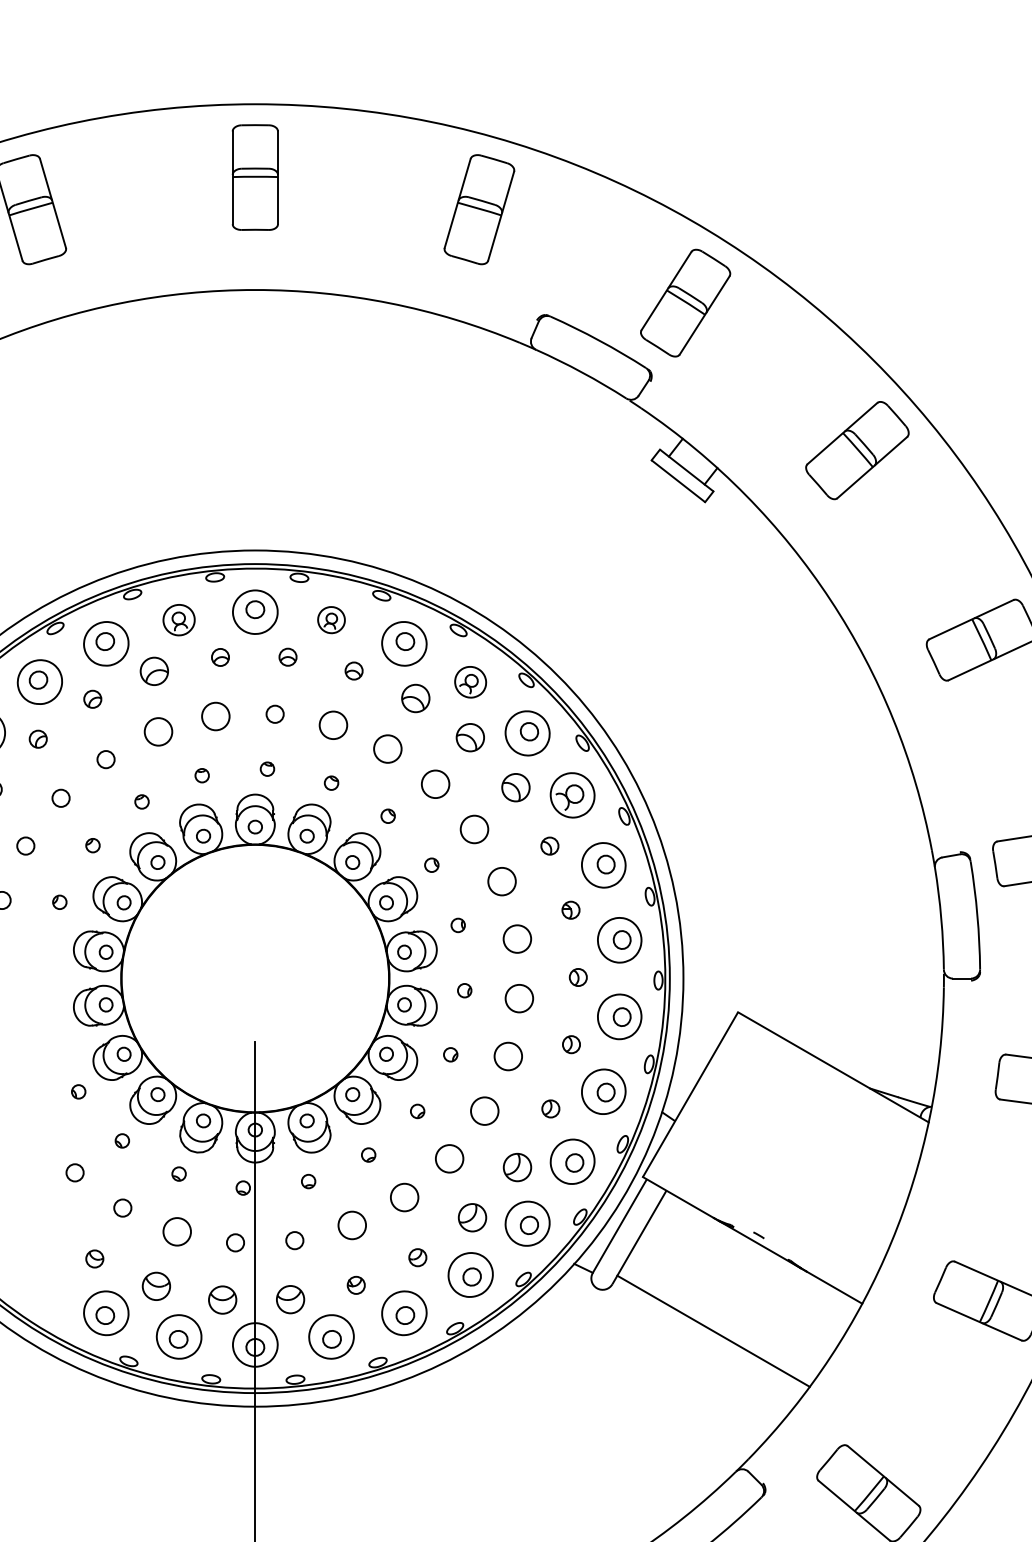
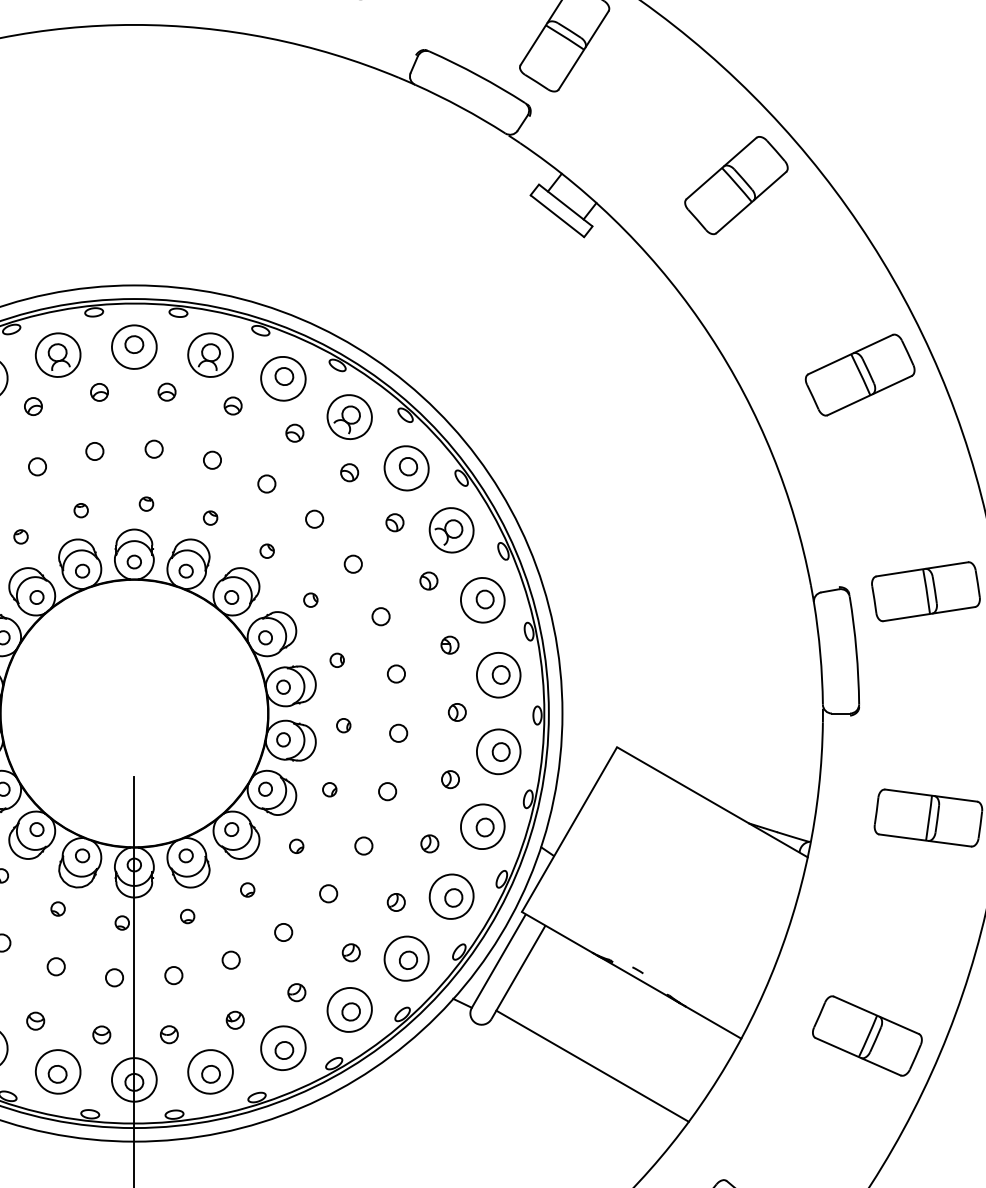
part: (178, 619) -> (57, 354), size x1.43
part: (331, 619) -> (210, 354), size x1.67
part: (154, 671) -> (33, 406), size x0.62
part: (470, 682) -> (349, 417), size x1.43
part: (415, 697) -> (294, 432), size x0.62
circle: (215, 716) -> (94, 451), size x0.62
circle: (333, 724) -> (212, 459), size x0.62
circle: (158, 731) -> (37, 466), size x0.62
part: (470, 737) -> (349, 472), size x0.62
circle: (387, 748) -> (266, 483), size x0.62
circle: (435, 783) -> (314, 518), size x0.62
part: (515, 787) -> (394, 522), size x0.62
circle: (473, 828) -> (352, 563), size x0.62
circle: (501, 881) -> (380, 616), size x0.62
circle: (517, 938) -> (396, 673), size x0.62
circle: (519, 997) -> (398, 732), size x0.62
circle: (508, 1056) -> (387, 791), size x0.62
circle: (484, 1110) -> (363, 845), size x0.62
circle: (449, 1158) -> (328, 893), size x0.62
part: (516, 1167) -> (395, 902), size x0.62
circle: (404, 1197) -> (283, 932), size x0.62
part: (471, 1217) -> (350, 952), size x0.62
circle: (351, 1224) -> (230, 959), size x0.62
circle: (176, 1231) -> (55, 966), size x0.62
part: (156, 1285) -> (35, 1020), size x0.62
part: (222, 1299) -> (101, 1034), size x0.62
part: (289, 1299) -> (168, 1034), size x0.62

